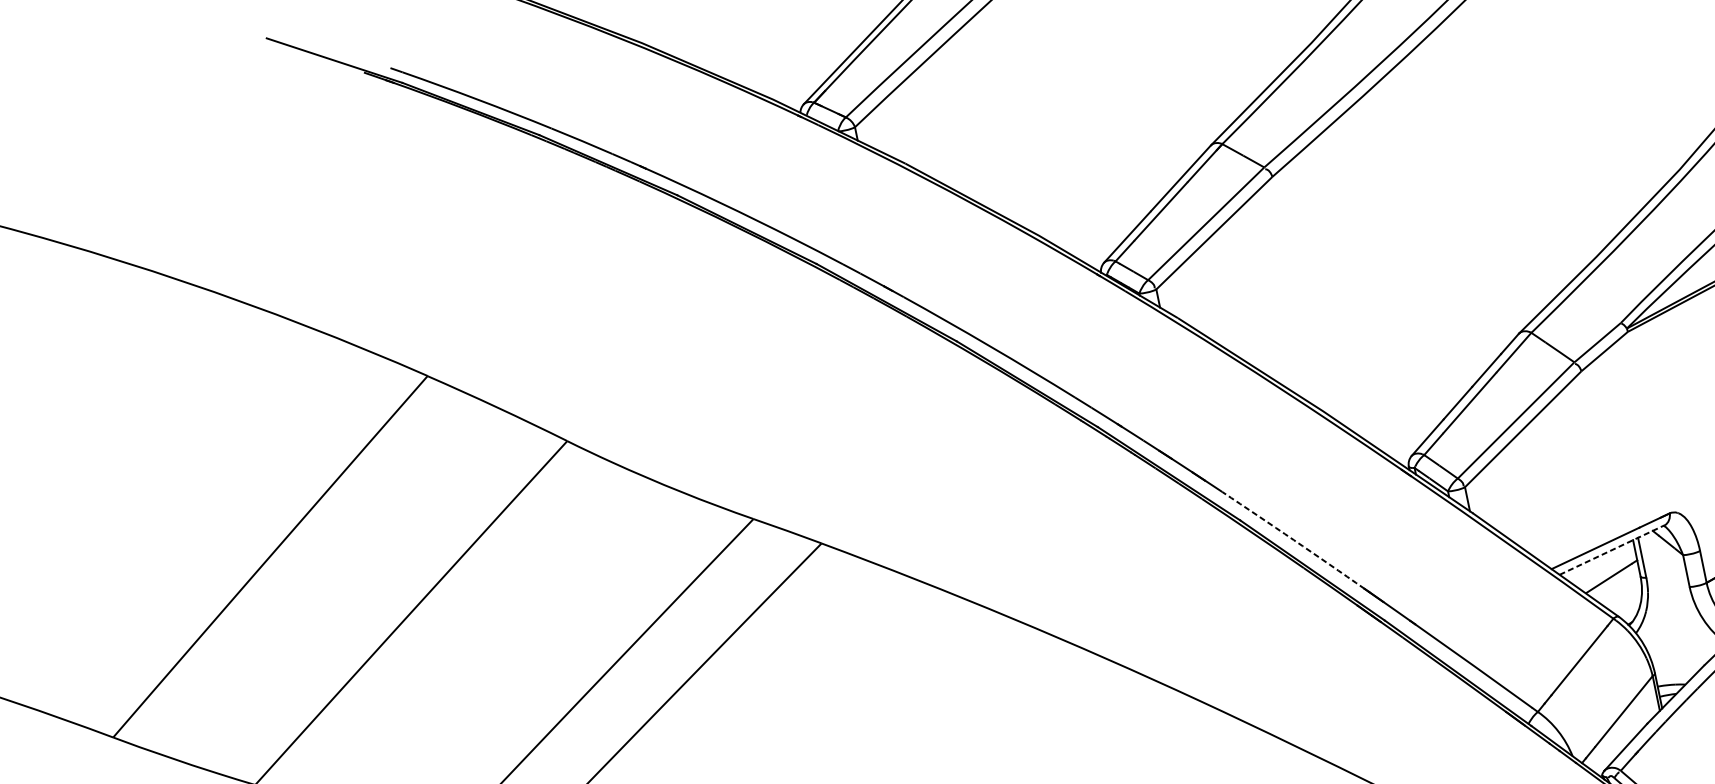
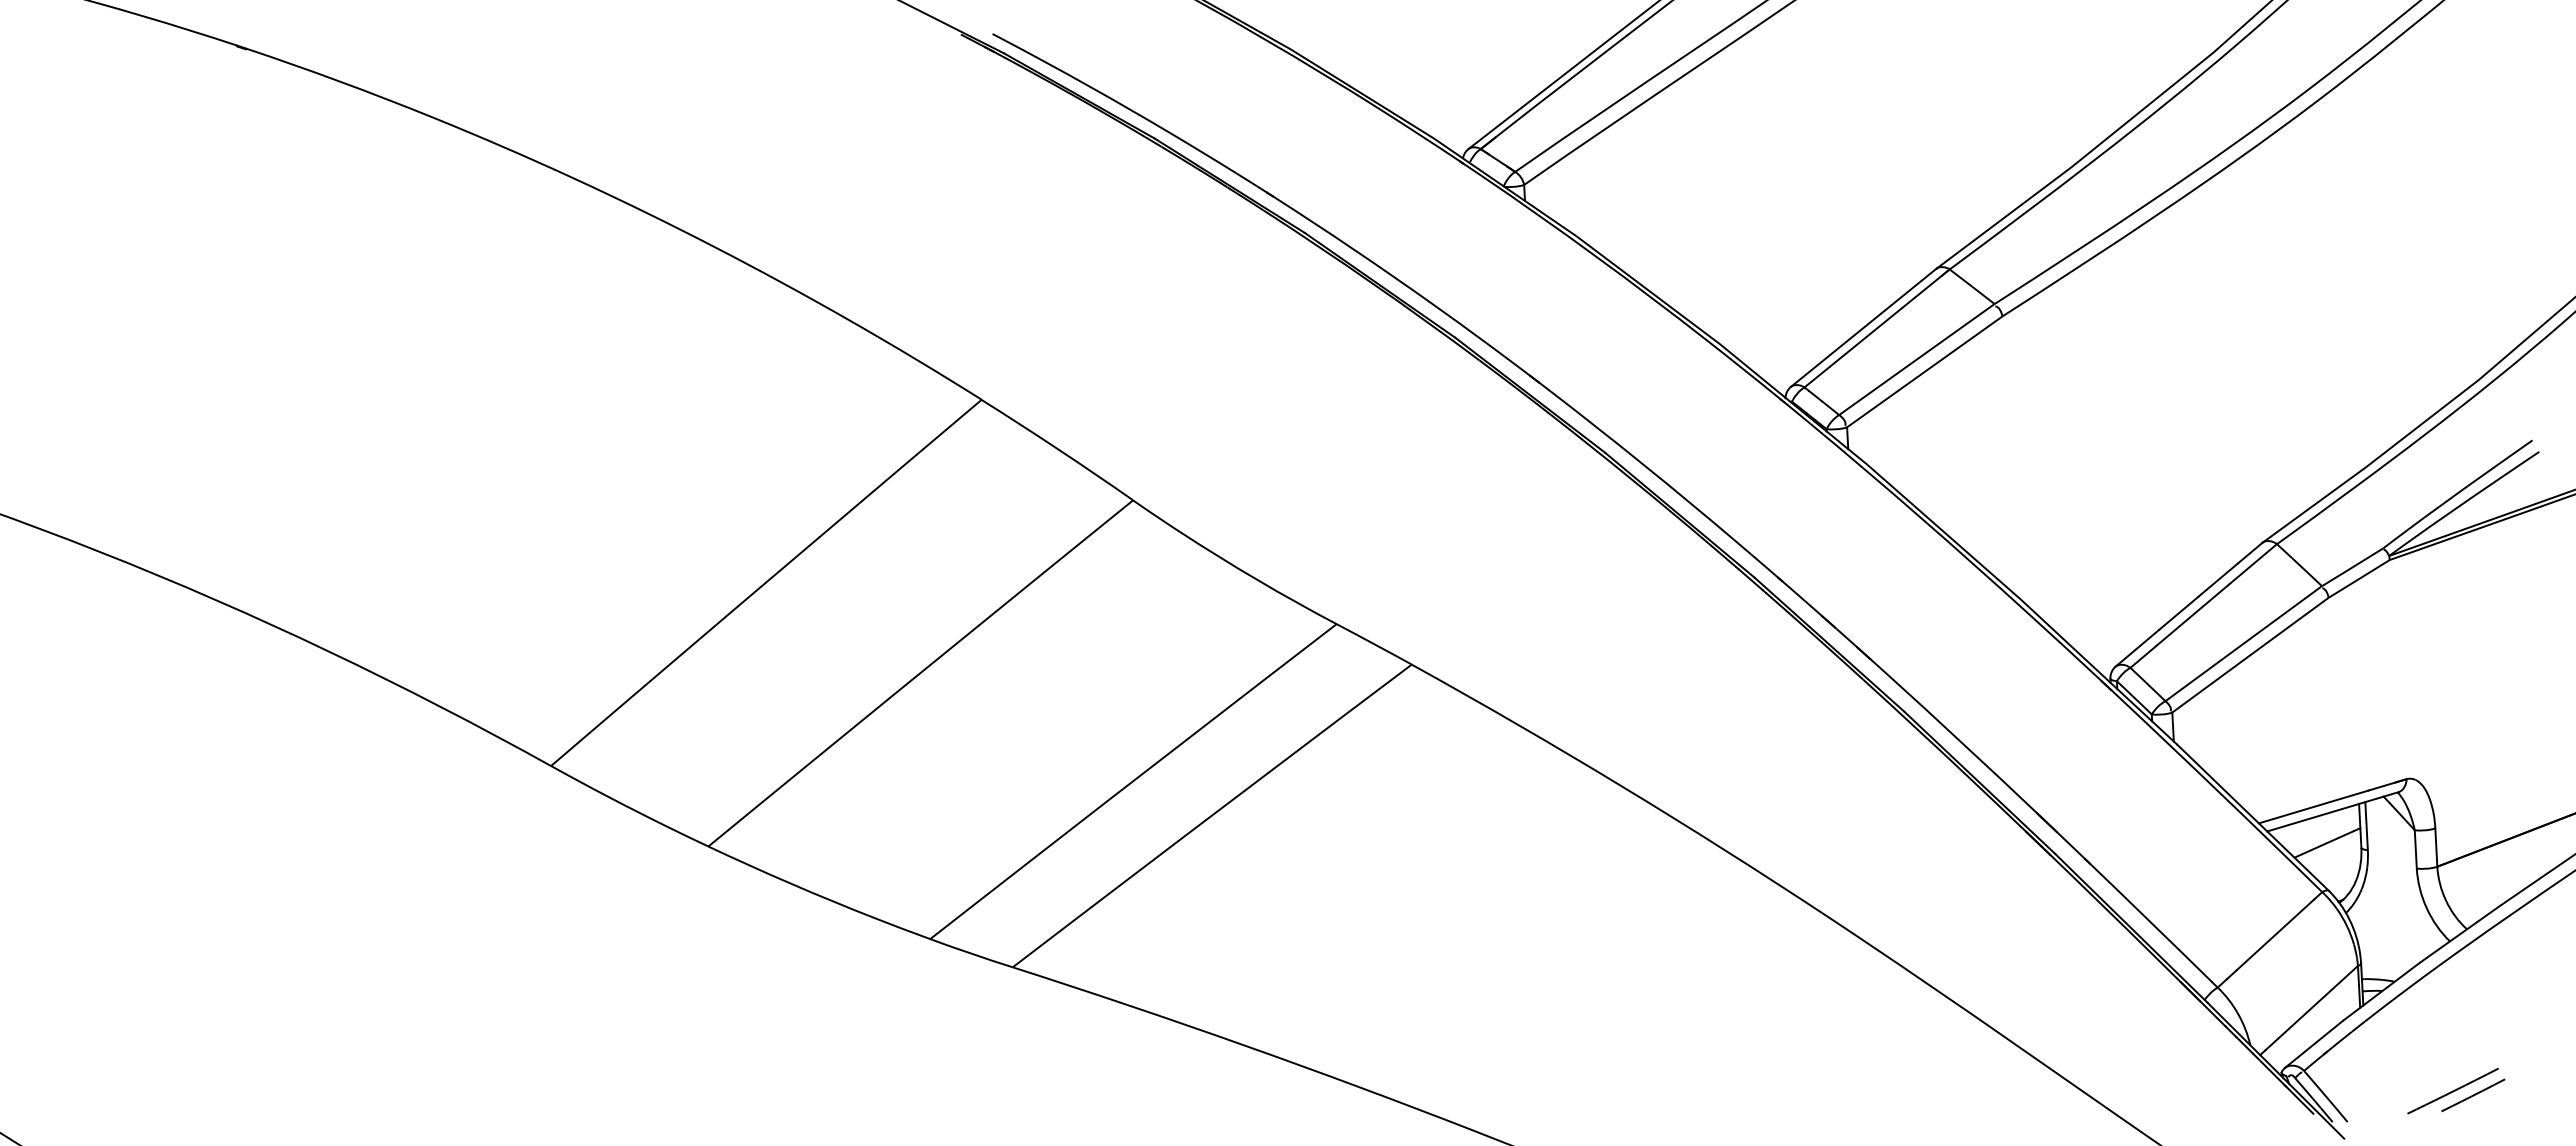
arc: (1294, 540) -> (1963, 744), dashed -> solid
line: (1612, 549) -> (2333, 811), dashed -> solid

